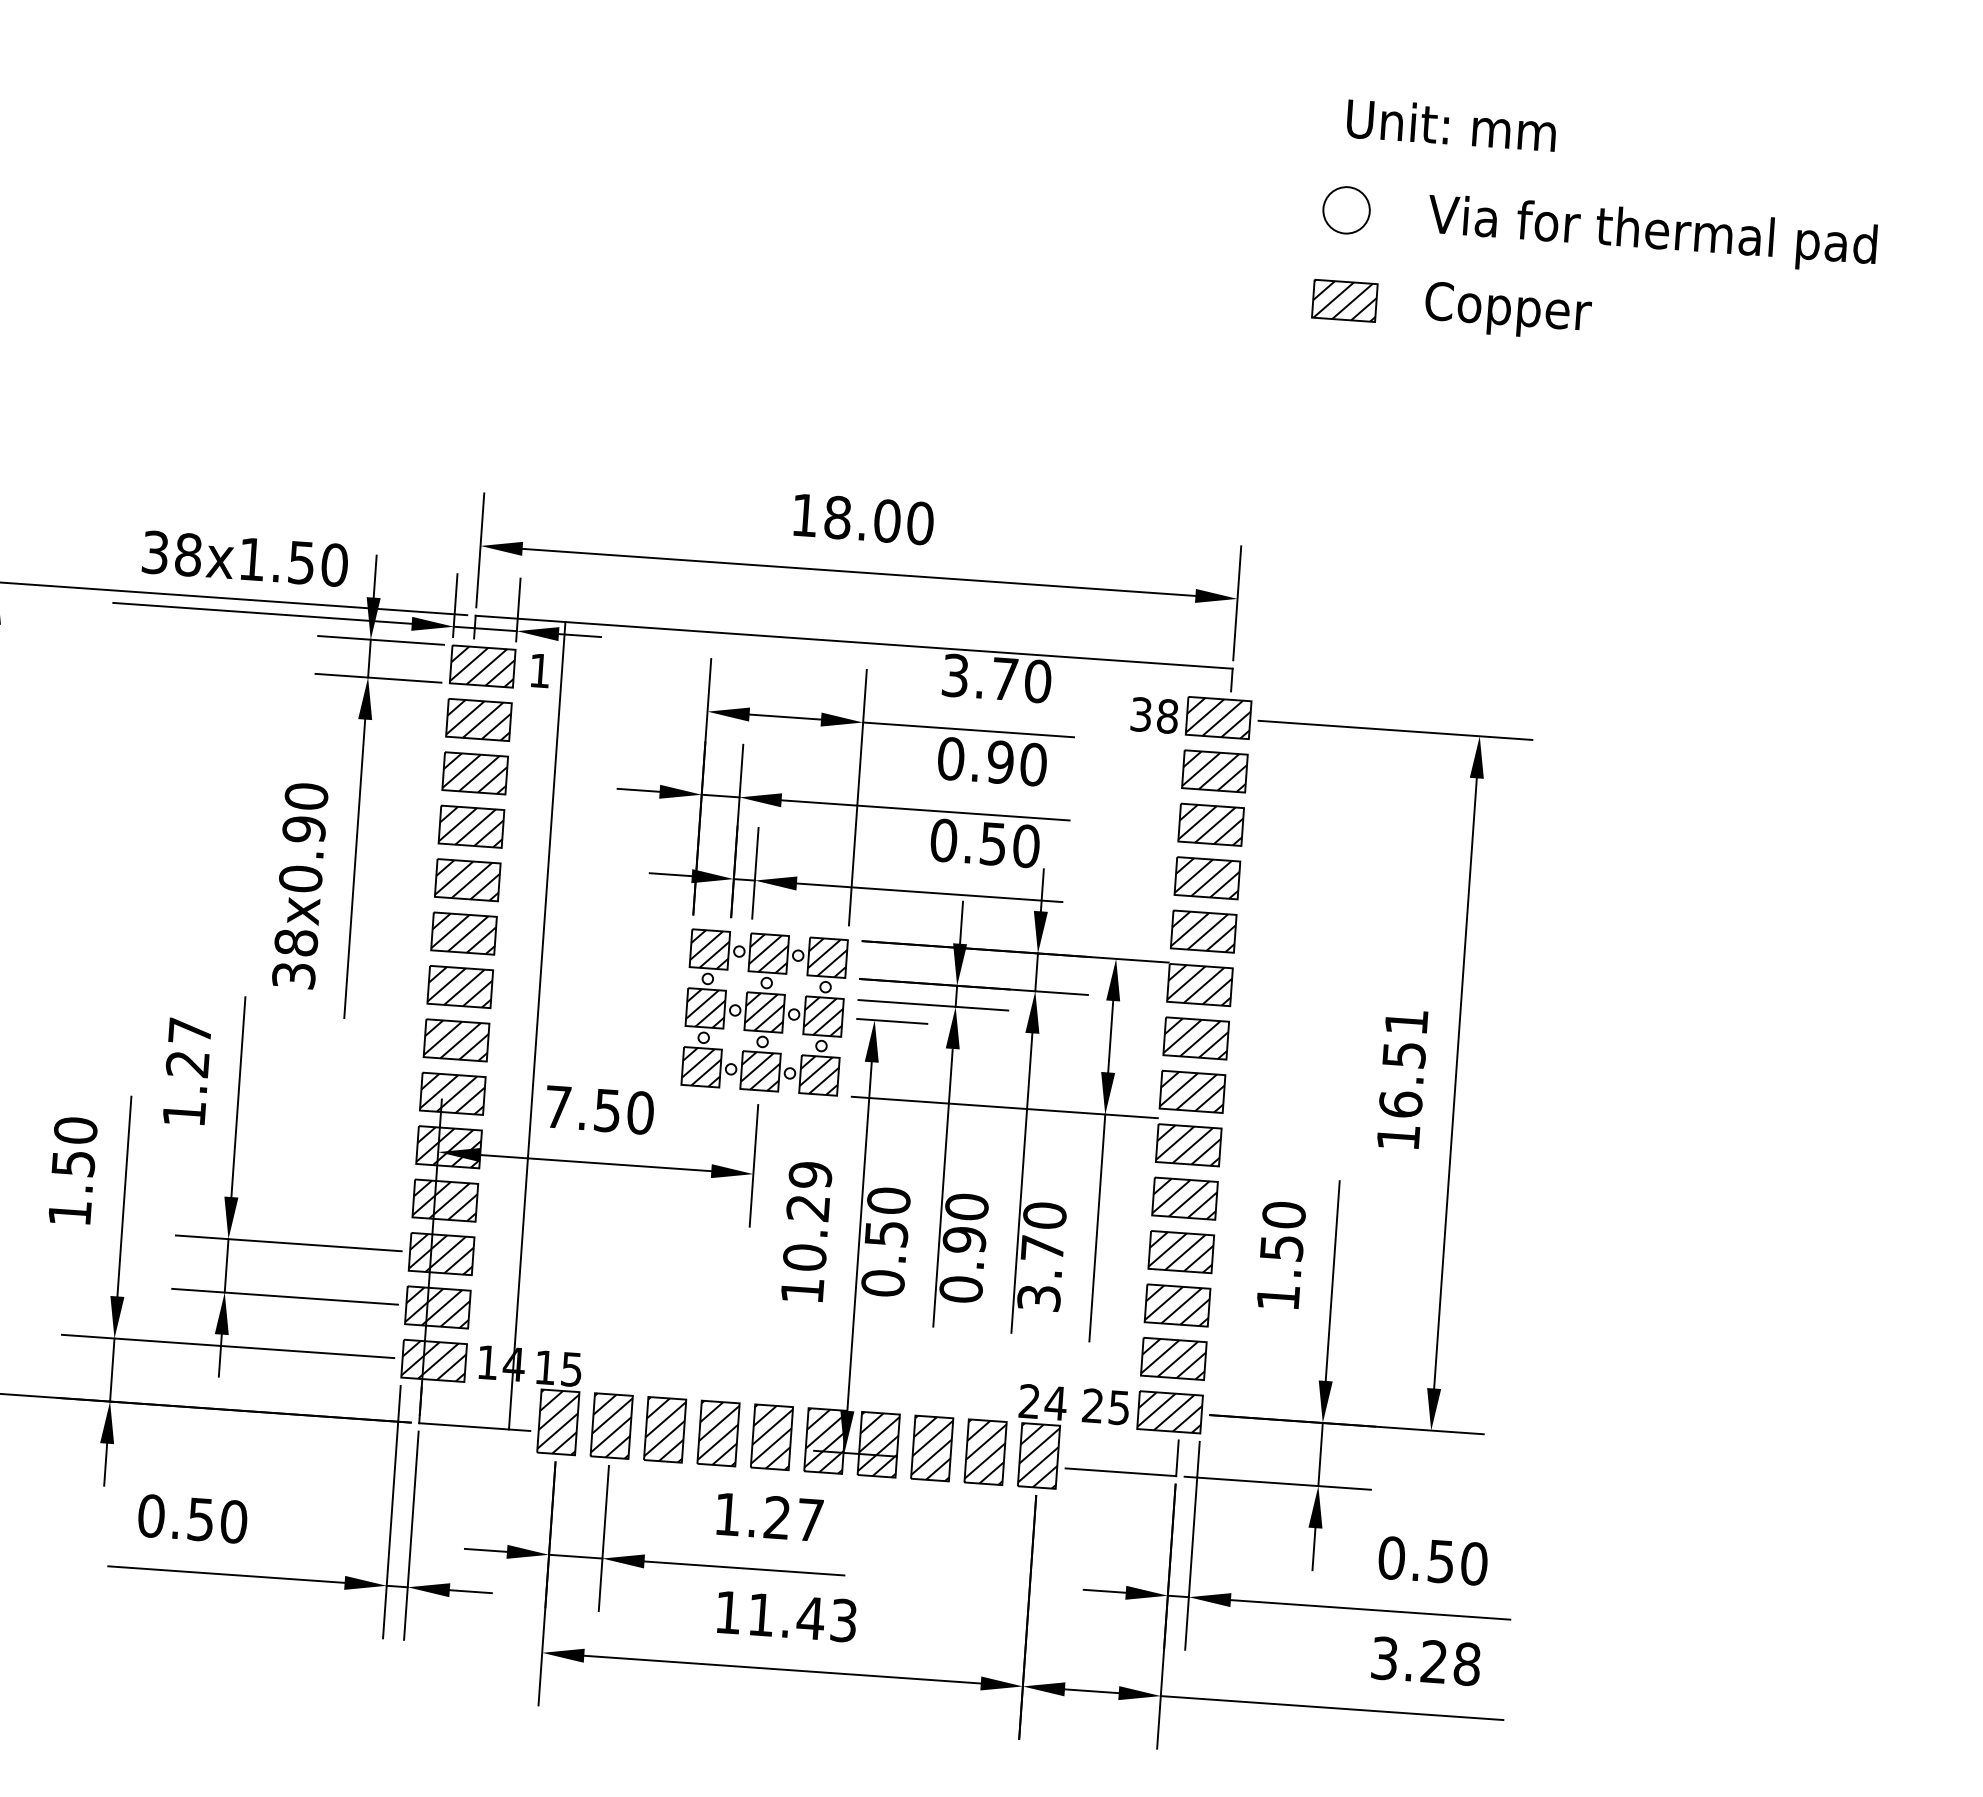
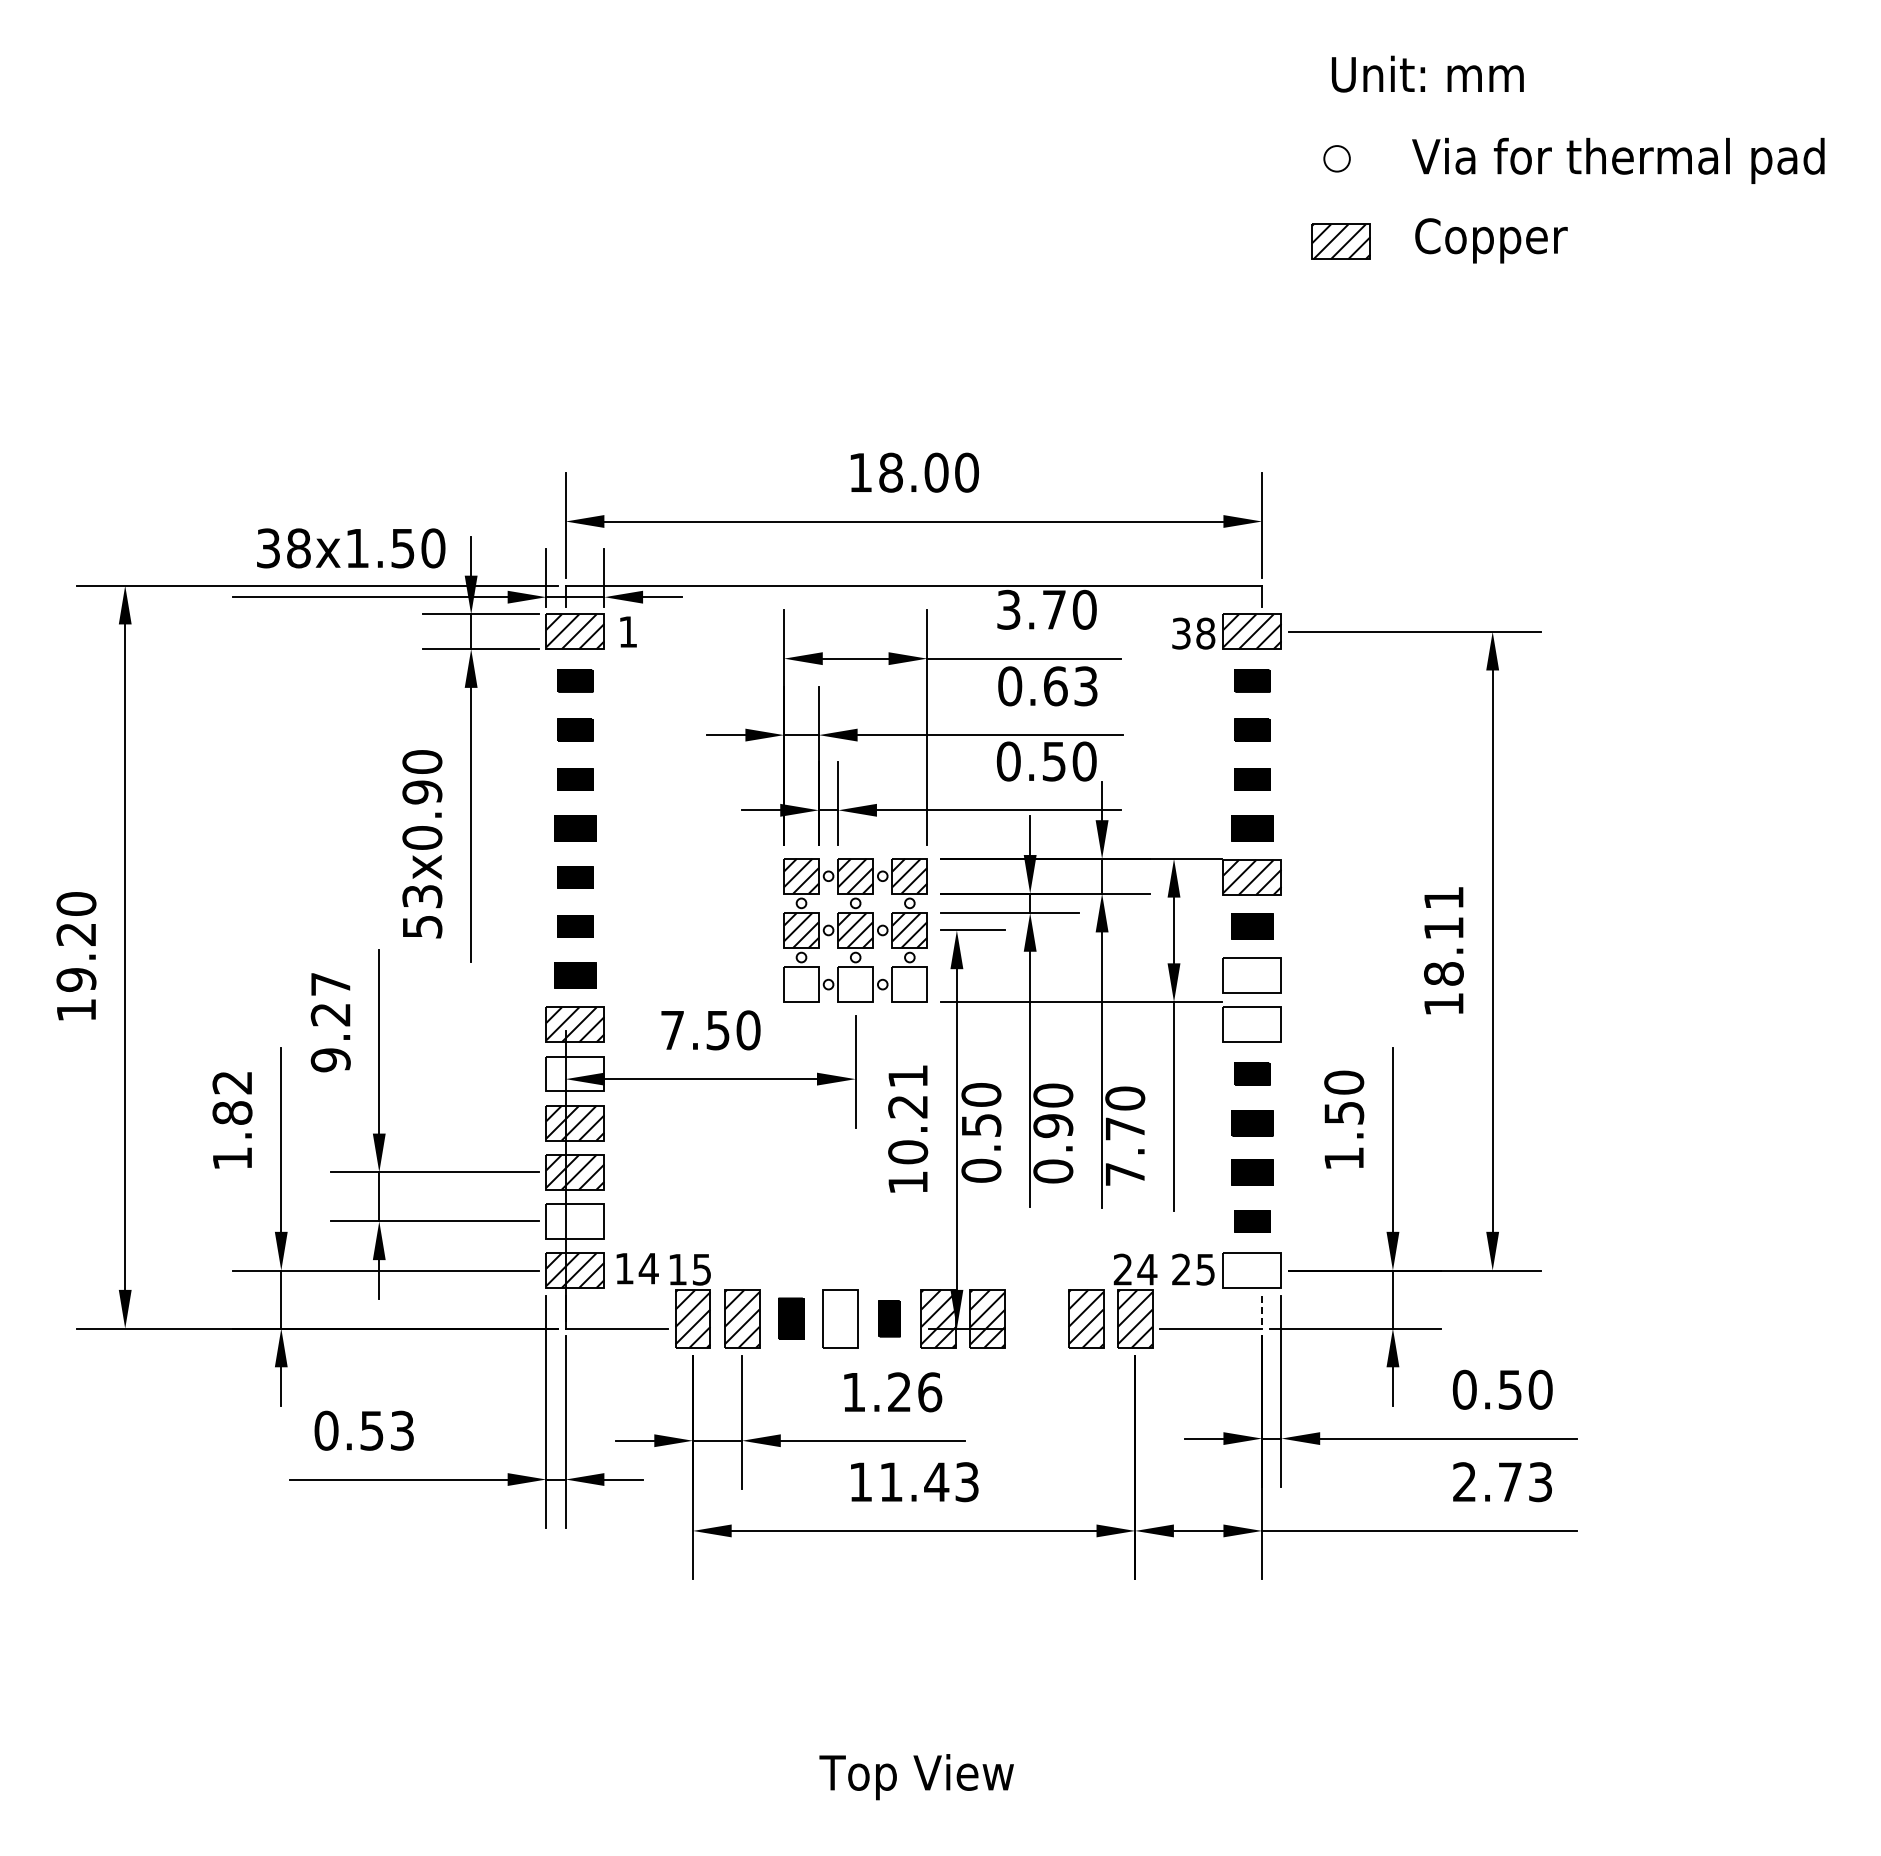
circle: (1345, 209) -> (1336, 158), size x0.6
part: (478, 719) -> (574, 680), size x0.6
text: (1016, 763) -> (1070, 686), 0.90 -> 0.63
part: (1213, 770) -> (1251, 680), size x0.6
part: (474, 772) -> (574, 729), size x0.6
part: (1210, 824) -> (1251, 729), size x0.6
part: (470, 827) -> (574, 779), size x0.6
part: (1206, 878) -> (1251, 779), size x0.6
part: (466, 880) -> (574, 828), size x0.7
part: (1202, 931) -> (1251, 828), size x0.7
part: (463, 933) -> (574, 877), size x0.6
text: (295, 957) -> (422, 910), 38x0.90 -> 53x0.90
part: (459, 986) -> (574, 926), size x0.6
line: (537, 1025) -> (648, 956), removed
part: (1195, 1038) -> (1251, 926), size x0.7
part: (455, 1040) -> (574, 975), size x0.7
hatch: (701, 1067) -> (801, 984), removed
hatch: (760, 1071) -> (855, 984), removed
hatch: (819, 1075) -> (909, 984), removed
text: (1402, 1080) -> (1443, 951), 16.51 -> 18.11
hatch: (1192, 1091) -> (1252, 975), removed
text: (183, 1113) -> (330, 1060), 1.27 -> 9.27
hatch: (1188, 1144) -> (1252, 1024), removed
text: (74, 1146) -> (232, 1097), 1.50 -> 1.82
hatch: (449, 1146) -> (575, 1073), removed
text: (810, 1175) -> (908, 1076), 10.29 -> 10.21
part: (1184, 1198) -> (1251, 1073), size x0.6
part: (1180, 1252) -> (1251, 1123), size x0.7
text: (1039, 1298) -> (1125, 1174), 3.70 -> 7.70
part: (1176, 1305) -> (1251, 1172), size x0.7
hatch: (438, 1307) -> (575, 1221), removed
part: (1172, 1358) -> (1251, 1221), size x0.6
hatch: (1170, 1412) -> (1252, 1270), removed
part: (665, 1429) -> (791, 1318), size x0.7
hatch: (717, 1433) -> (839, 1318), removed
part: (771, 1436) -> (889, 1318), size x0.6
part: (931, 1448) -> (1036, 1318), removed
line: (1177, 1458) -> (1262, 1312), solid -> dashed
text: (810, 1520) -> (930, 1392), 1.27 -> 1.26
text: (234, 1521) -> (402, 1430), 0.50 -> 0.53
text: (1425, 1661) -> (1502, 1482), 3.28 -> 2.73

